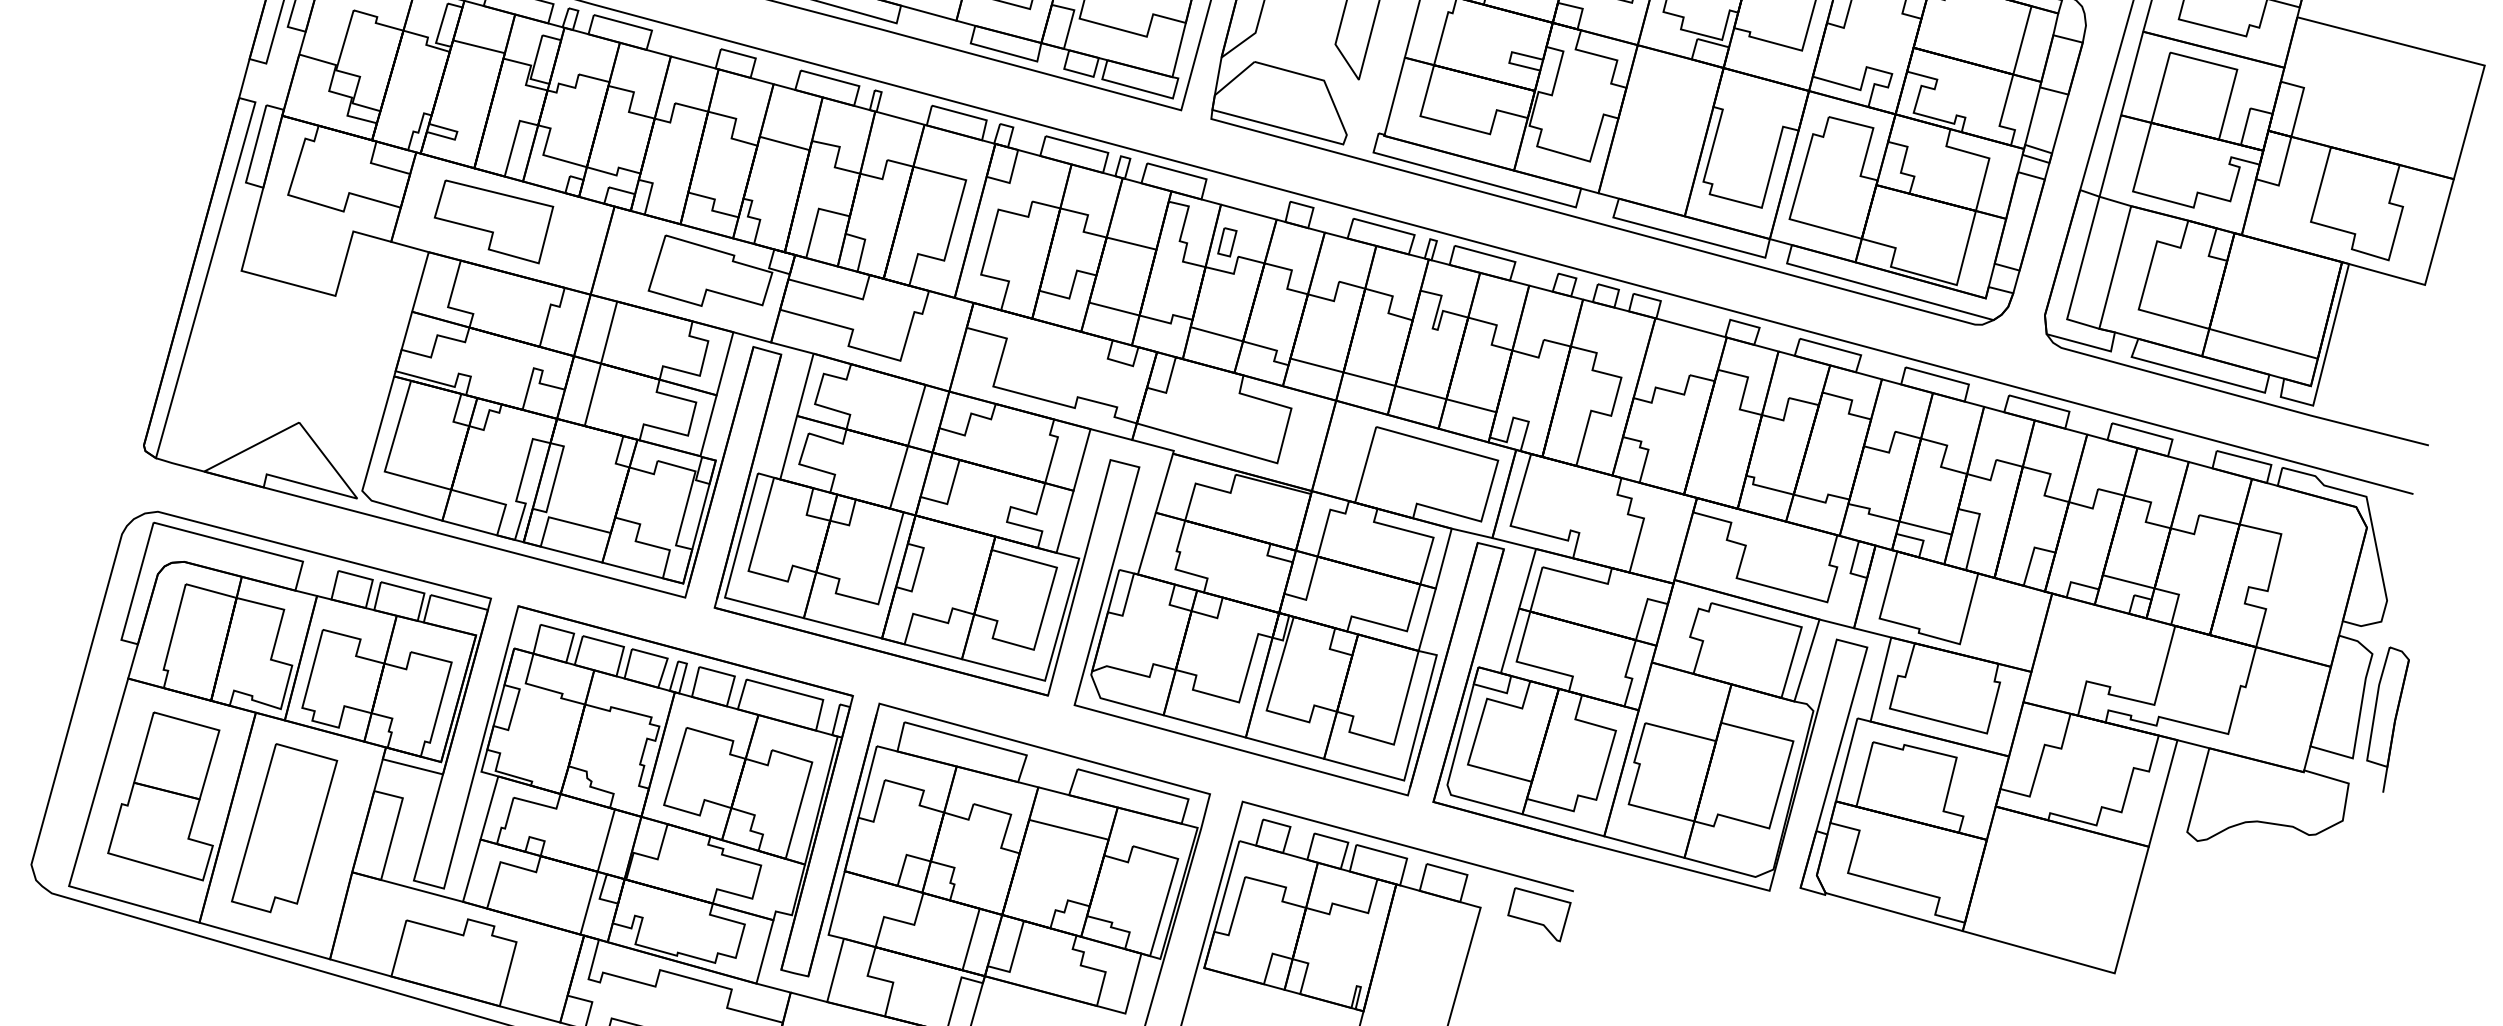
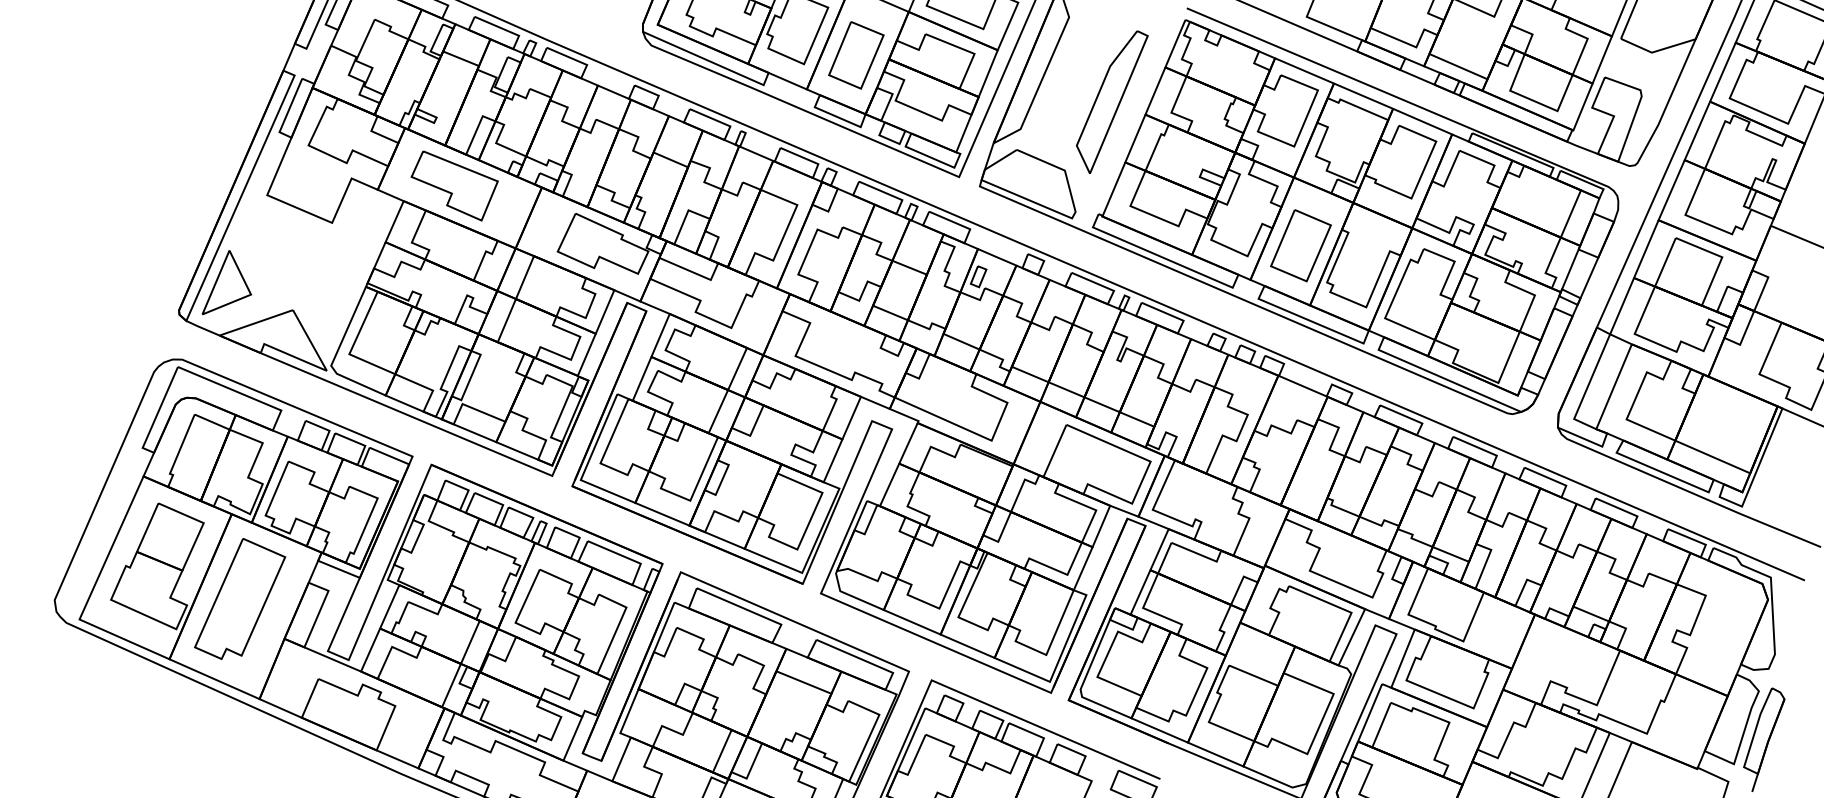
part: (1659, 136) -> (1300, 245), added
part: (203, 397) -> (226, 282), added

